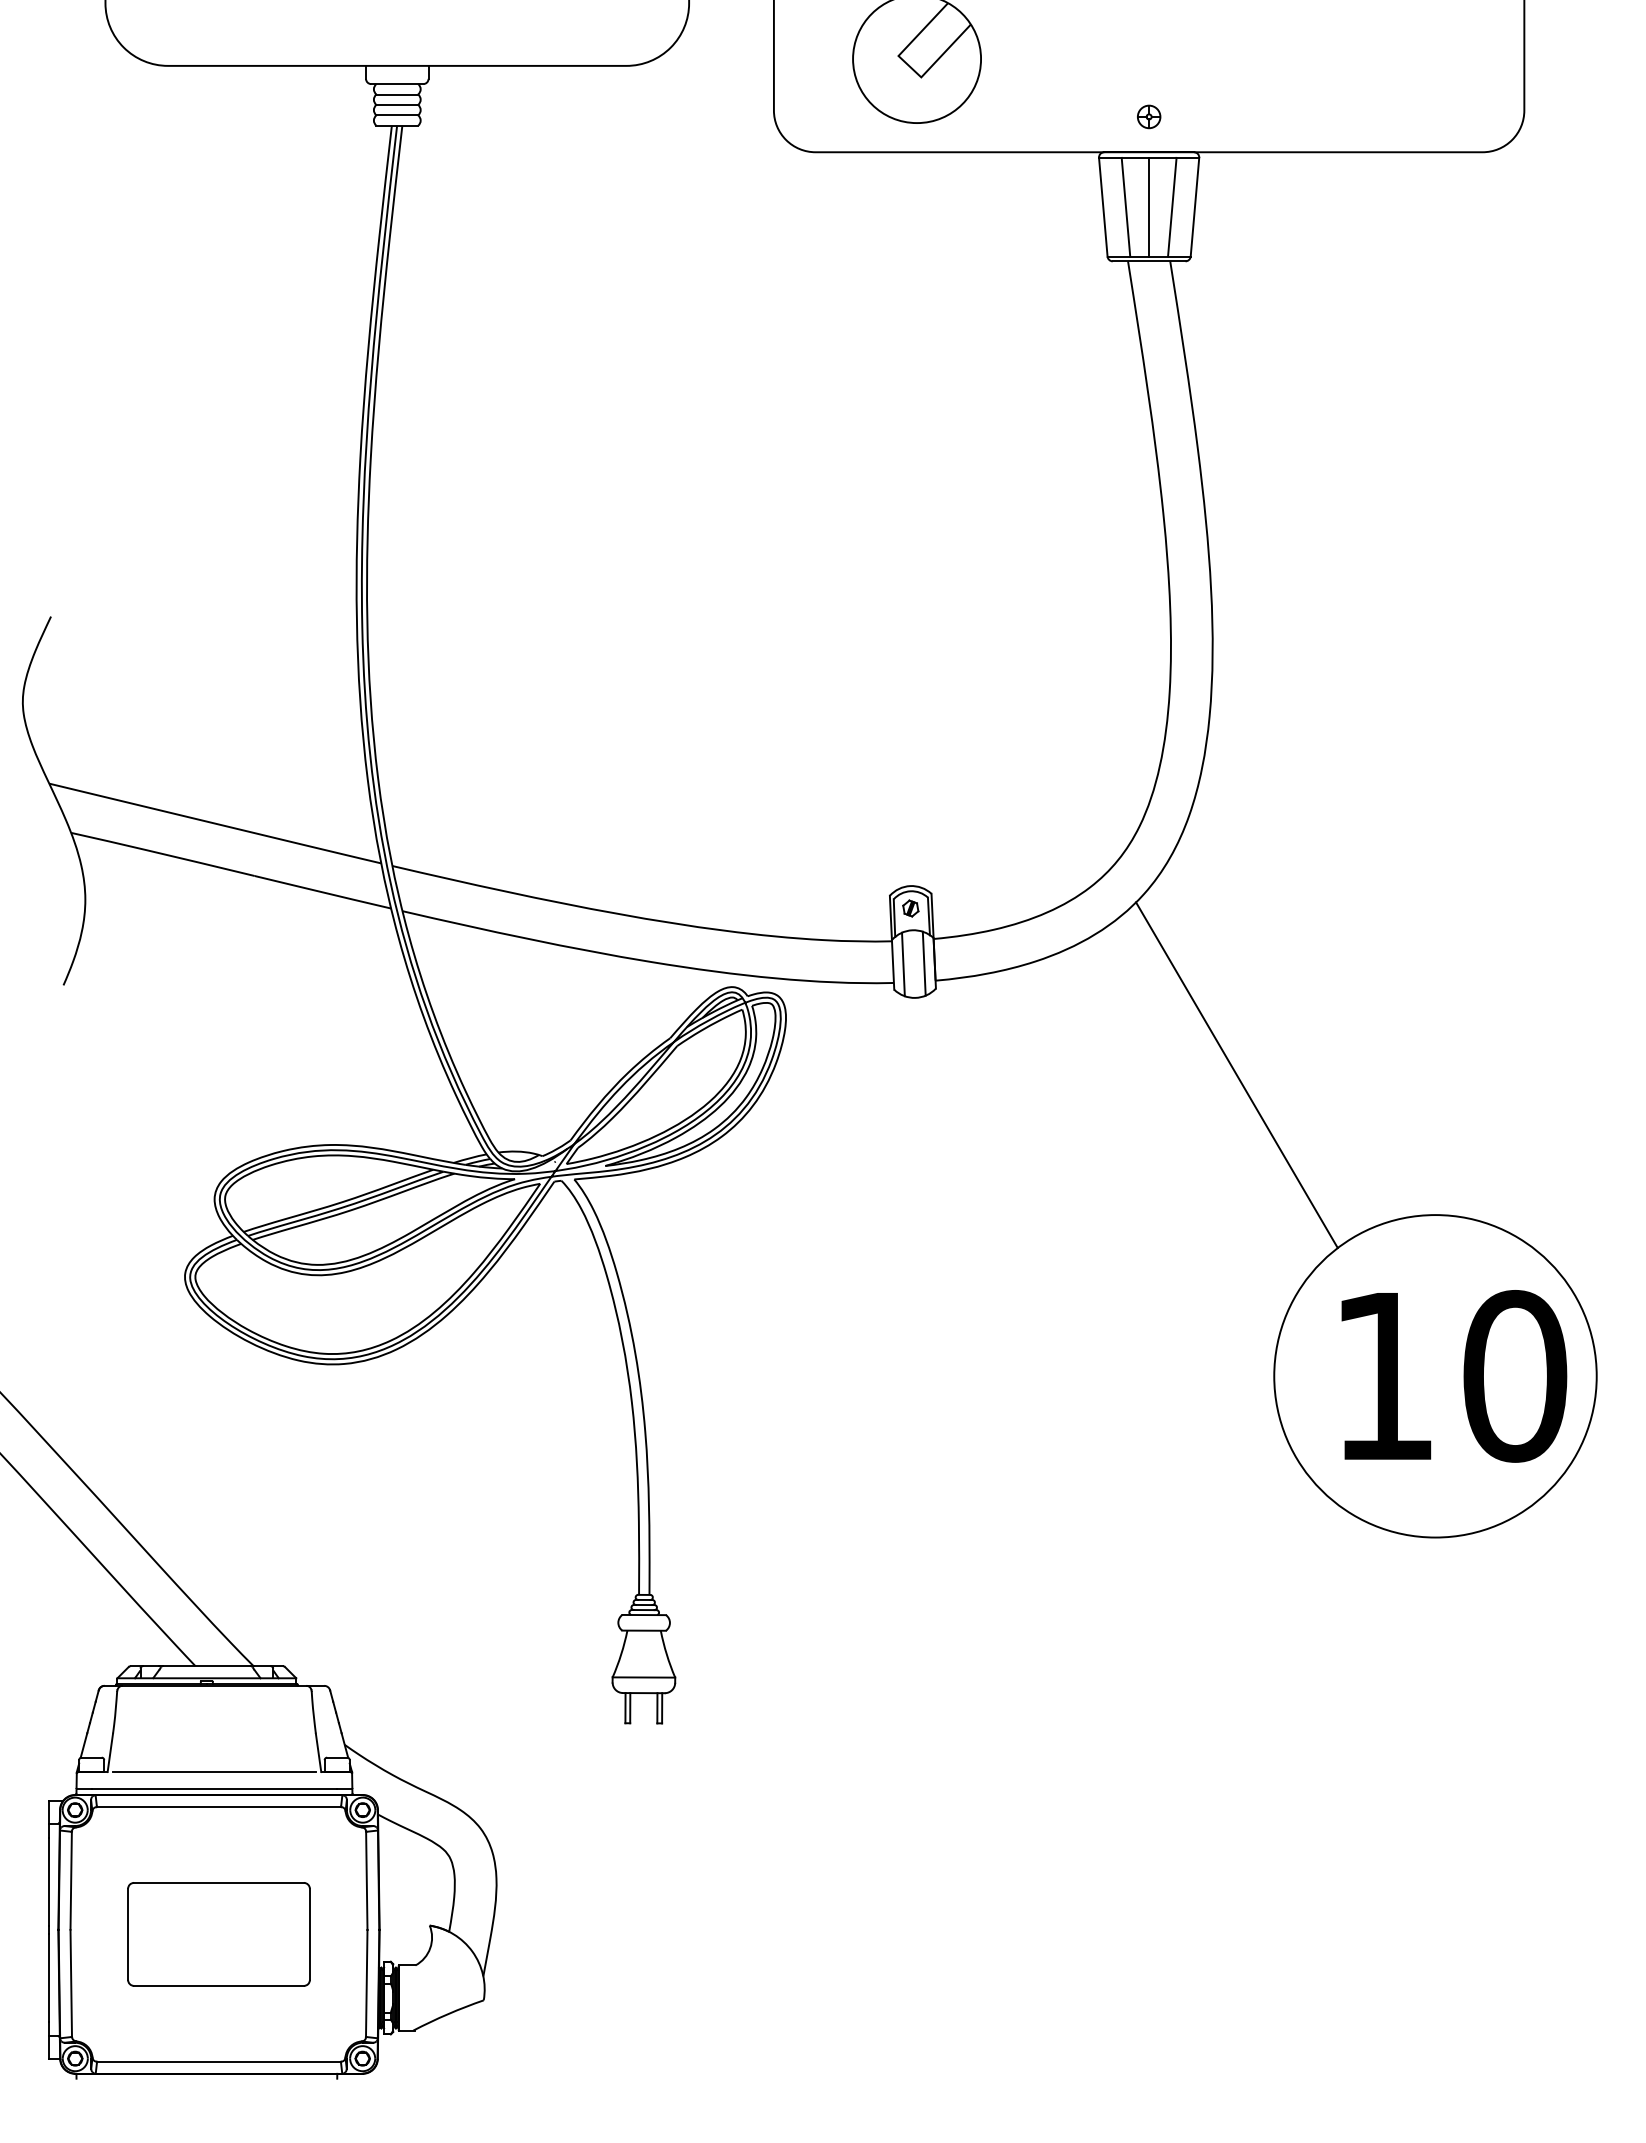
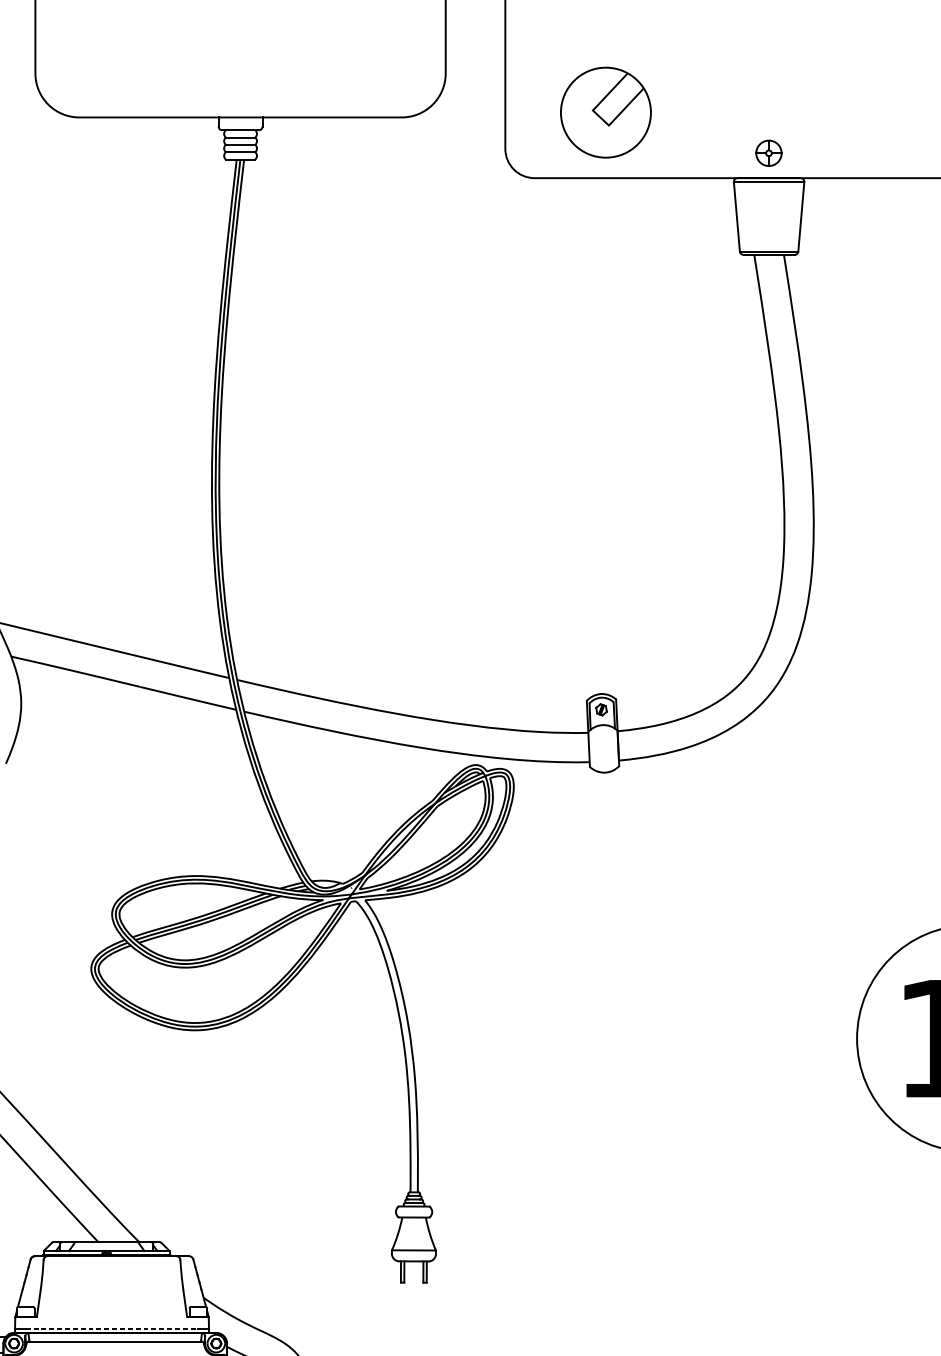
part: (1149, 116) -> (769, 153), size x1.6
line: (1125, 206) -> (752, 216), removed
line: (1149, 206) -> (769, 216), removed
line: (1172, 206) -> (785, 216), removed
line: (923, 963) -> (610, 748), removed
line: (903, 964) -> (596, 749), removed
line: (1236, 1075) -> (830, 827), removed
line: (214, 1772) -> (112, 1317), removed
line: (214, 1788) -> (112, 1328), solid -> dashed

